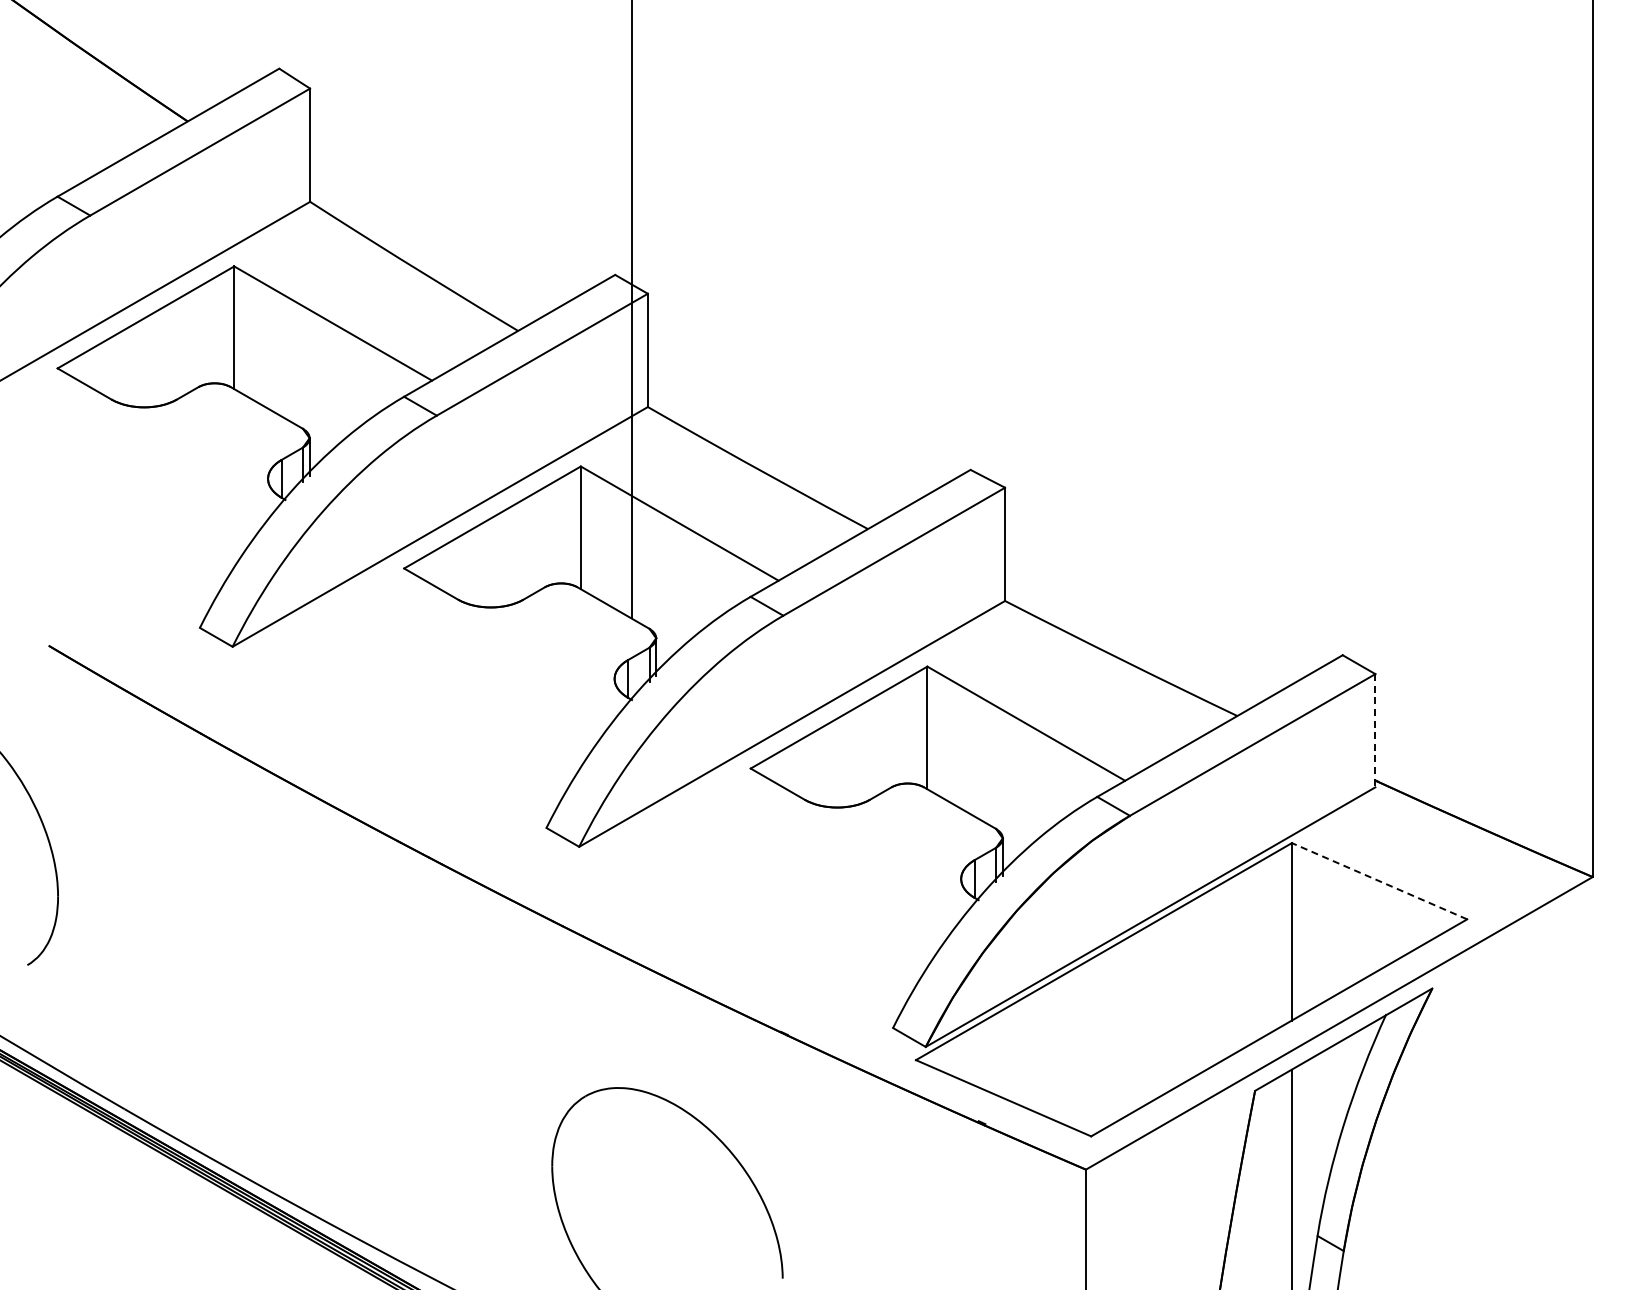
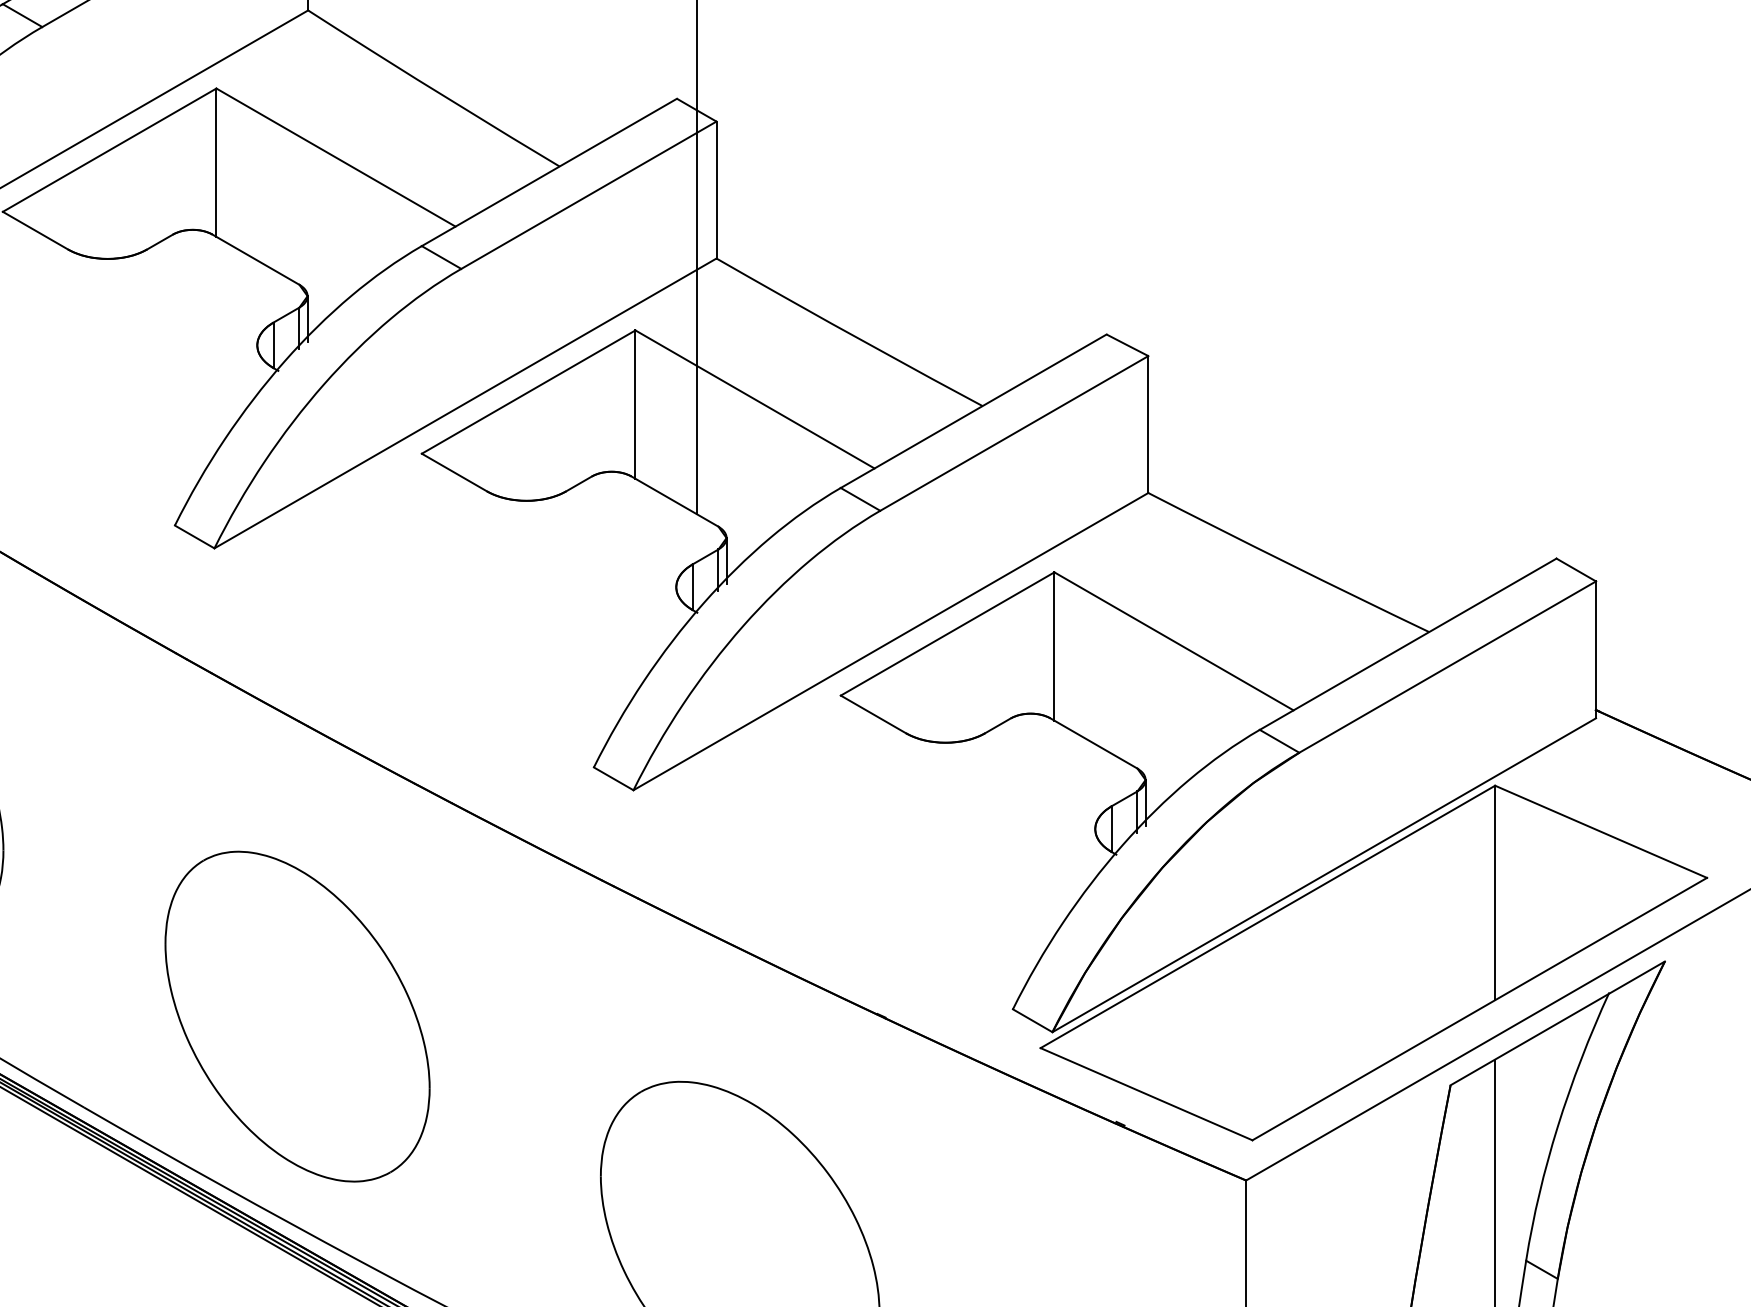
line: (1375, 730) -> (1596, 649), dashed -> solid
line: (1379, 881) -> (1601, 832), dashed -> solid
part: (301, 1033) -> (297, 1015), added

